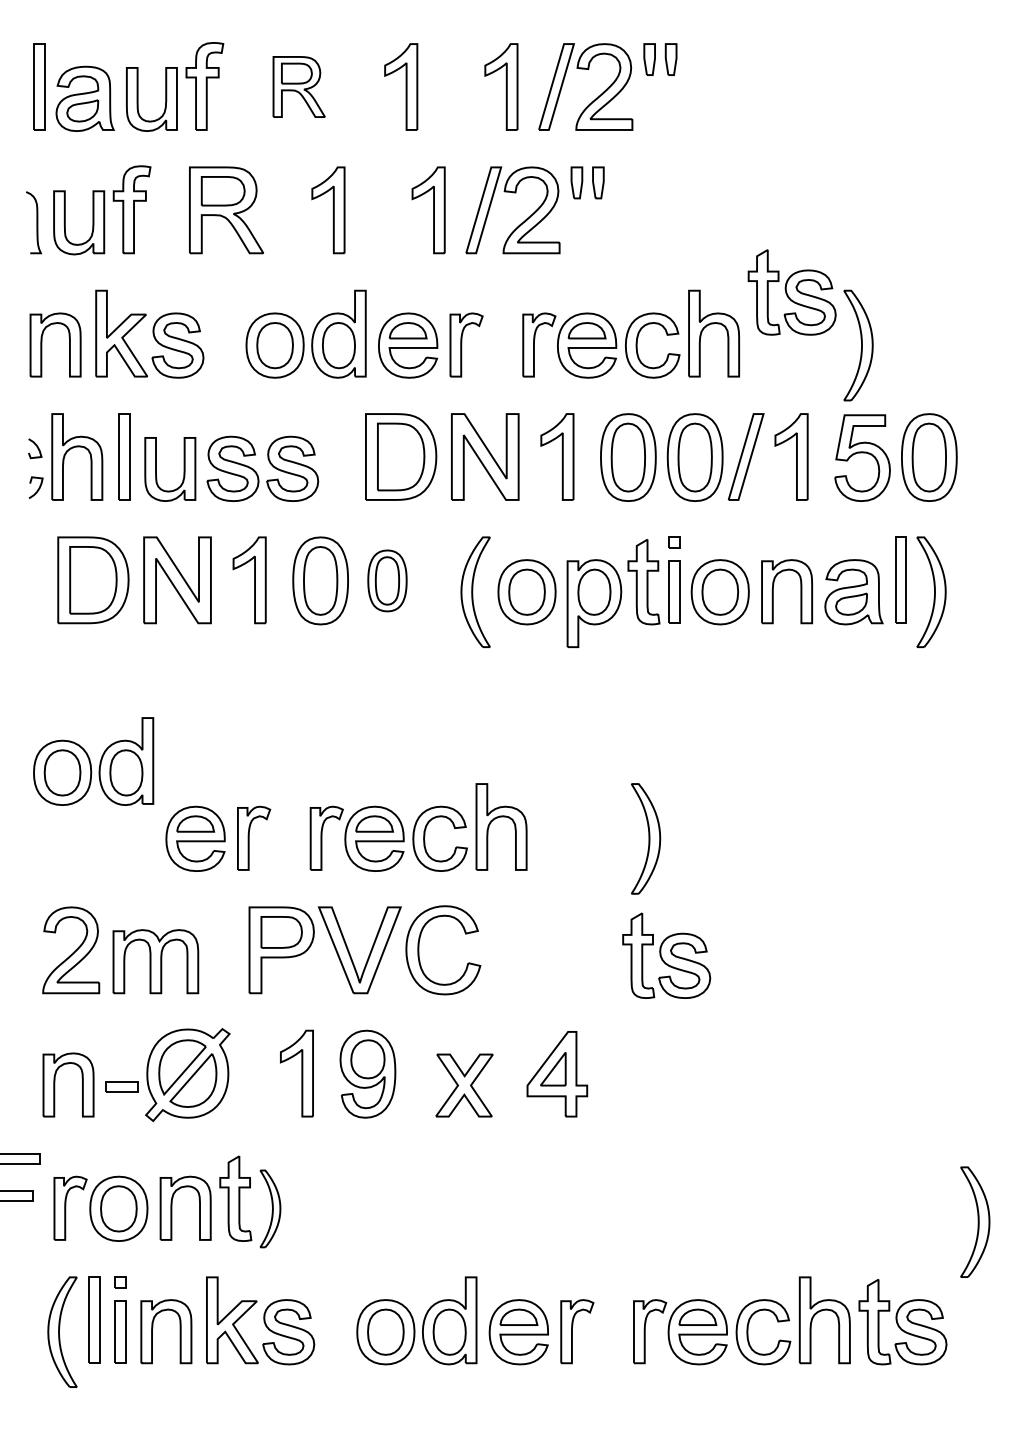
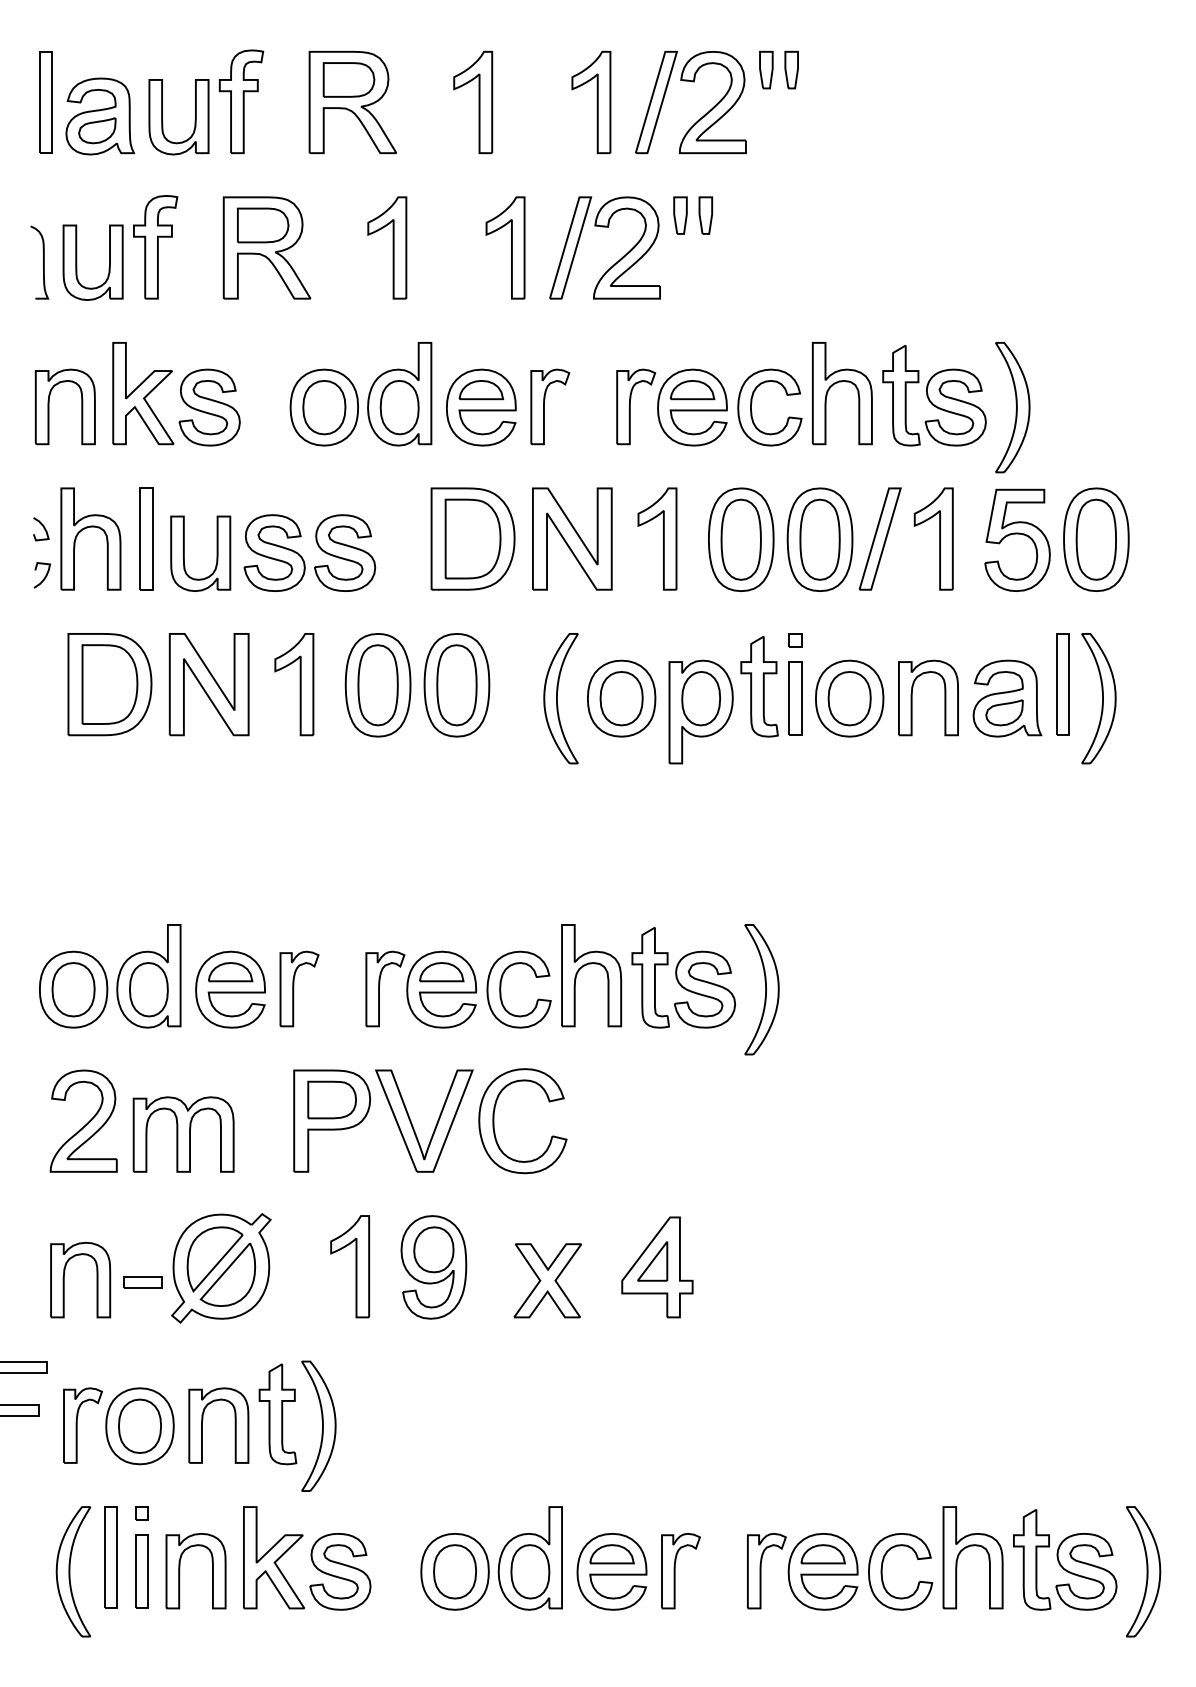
part: (298, 86) -> (351, 101), size x1.43
part: (791, 292) -> (933, 395), moved
part: (387, 580) -> (456, 684), size x1.43
part: (93, 761) -> (110, 976), moved
part: (666, 955) -> (683, 977), moved
part: (270, 1208) -> (318, 1425), size x1.43
part: (975, 1221) -> (1143, 1570), moved

